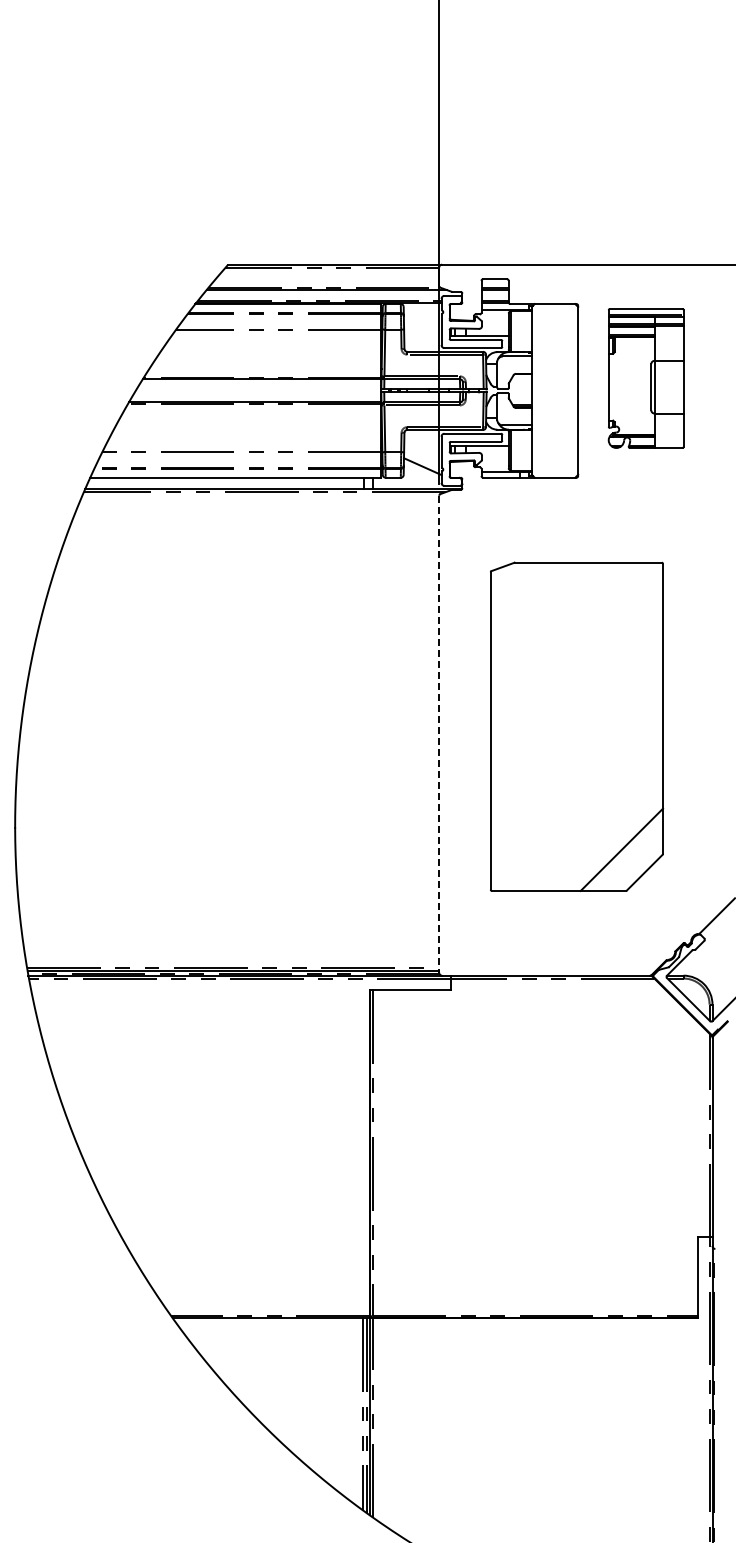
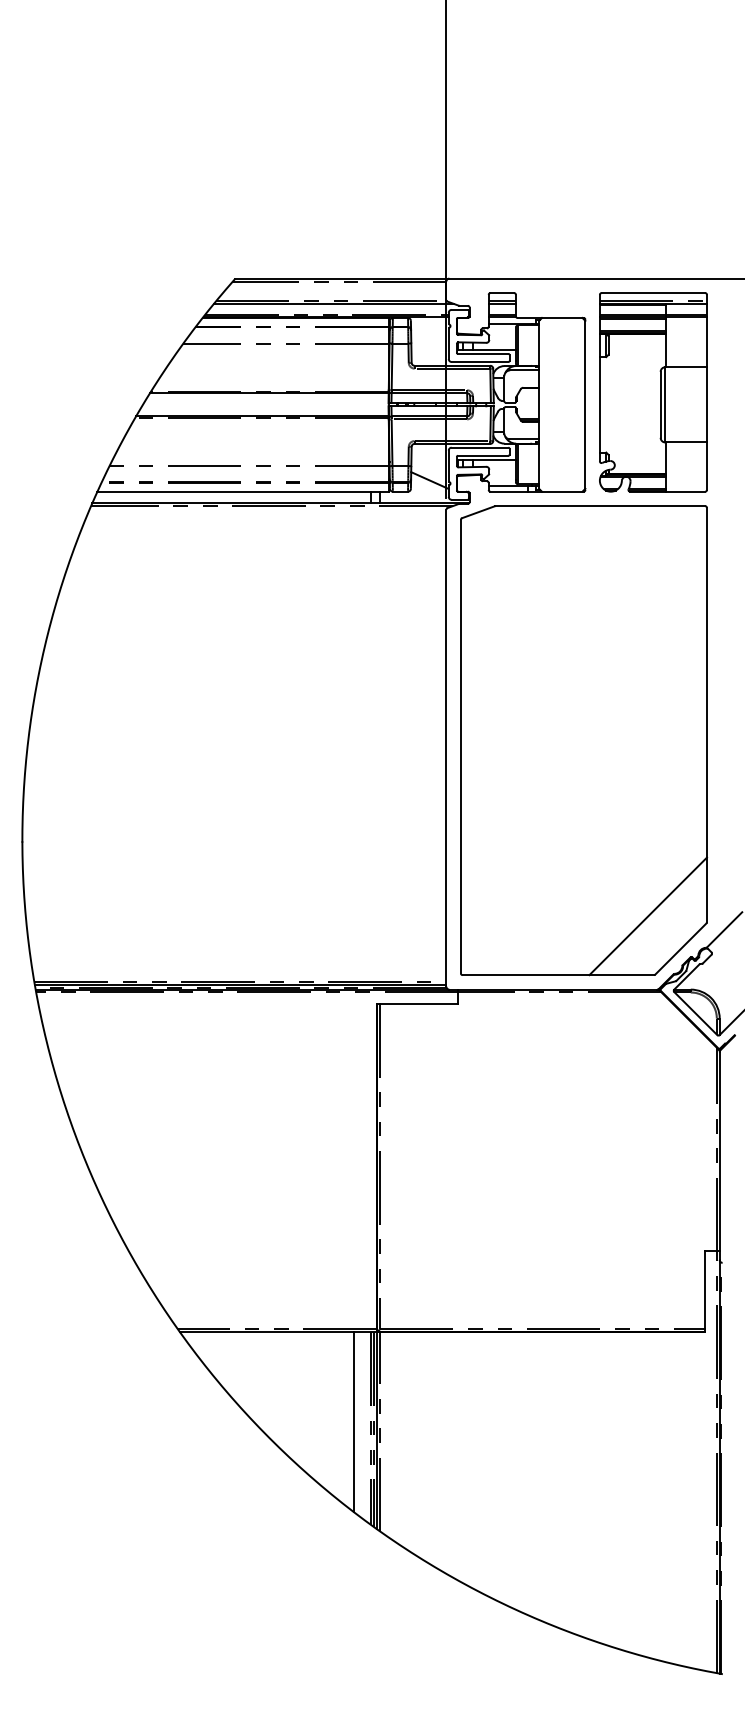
part: (646, 378) -> (653, 392), size x1.43
part: (577, 726) -> (584, 740), size x1.43
line: (439, 734) -> (446, 748), dashed -> solid
line: (346, 1408) -> (353, 1422), added

